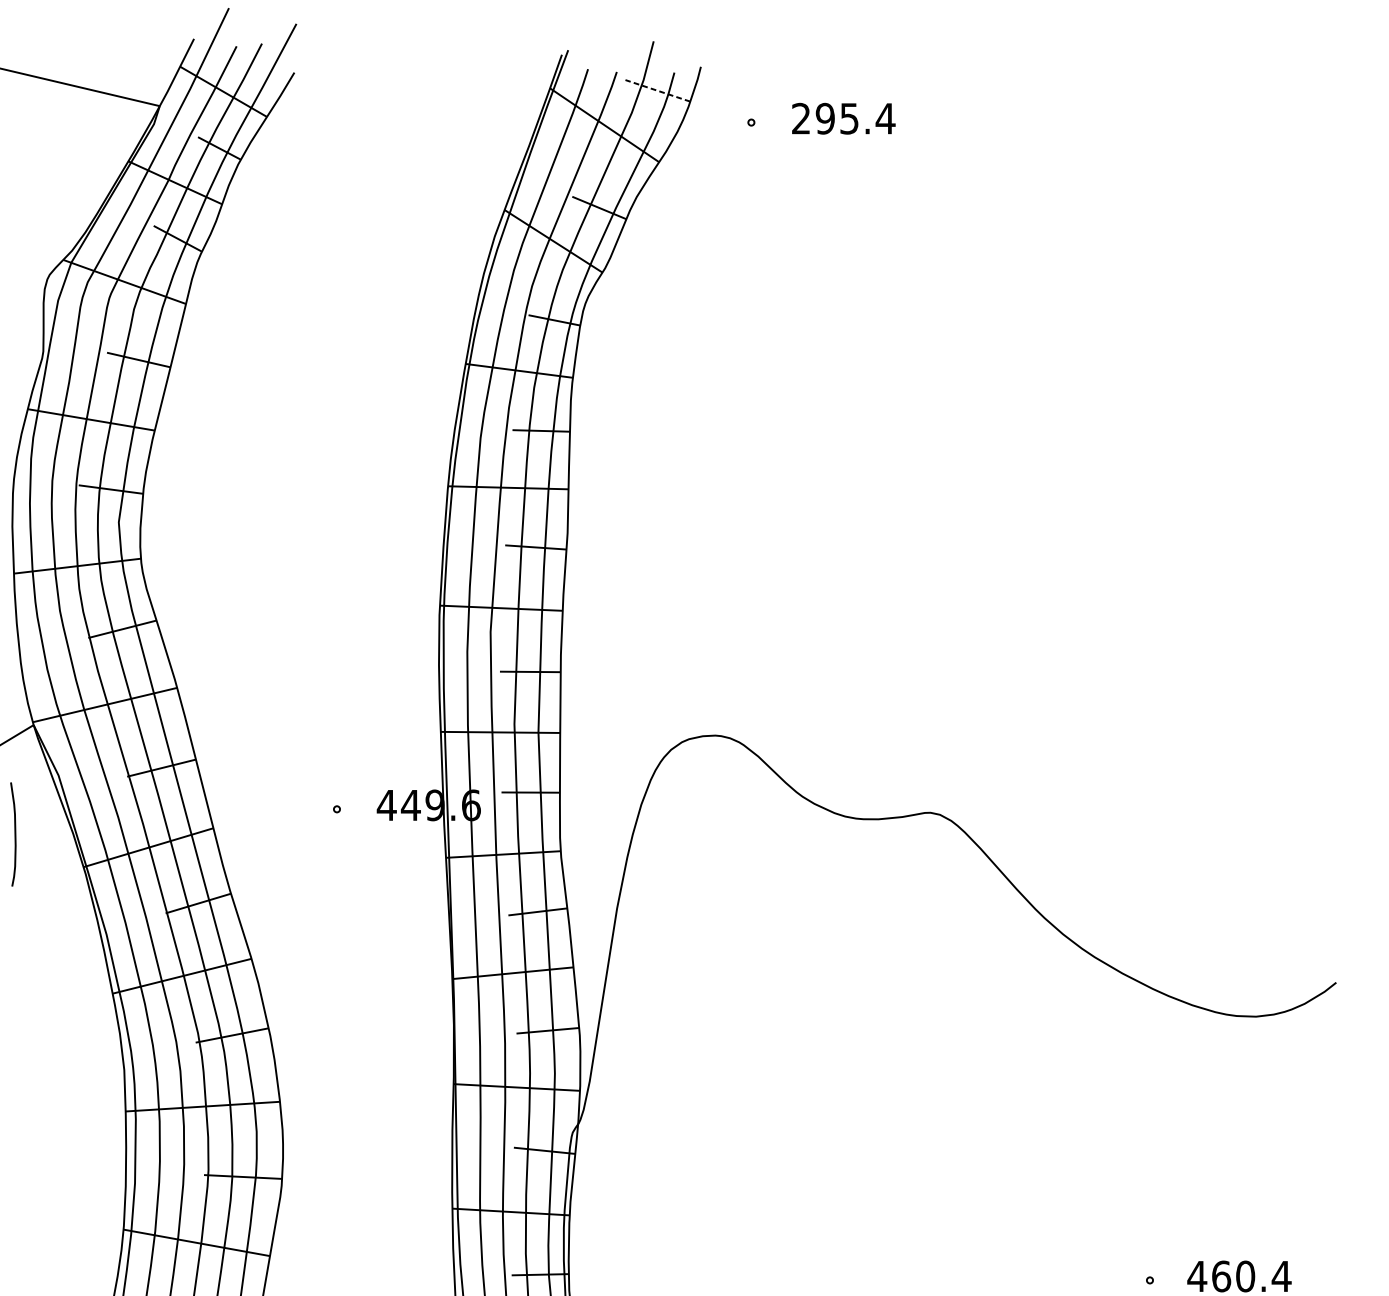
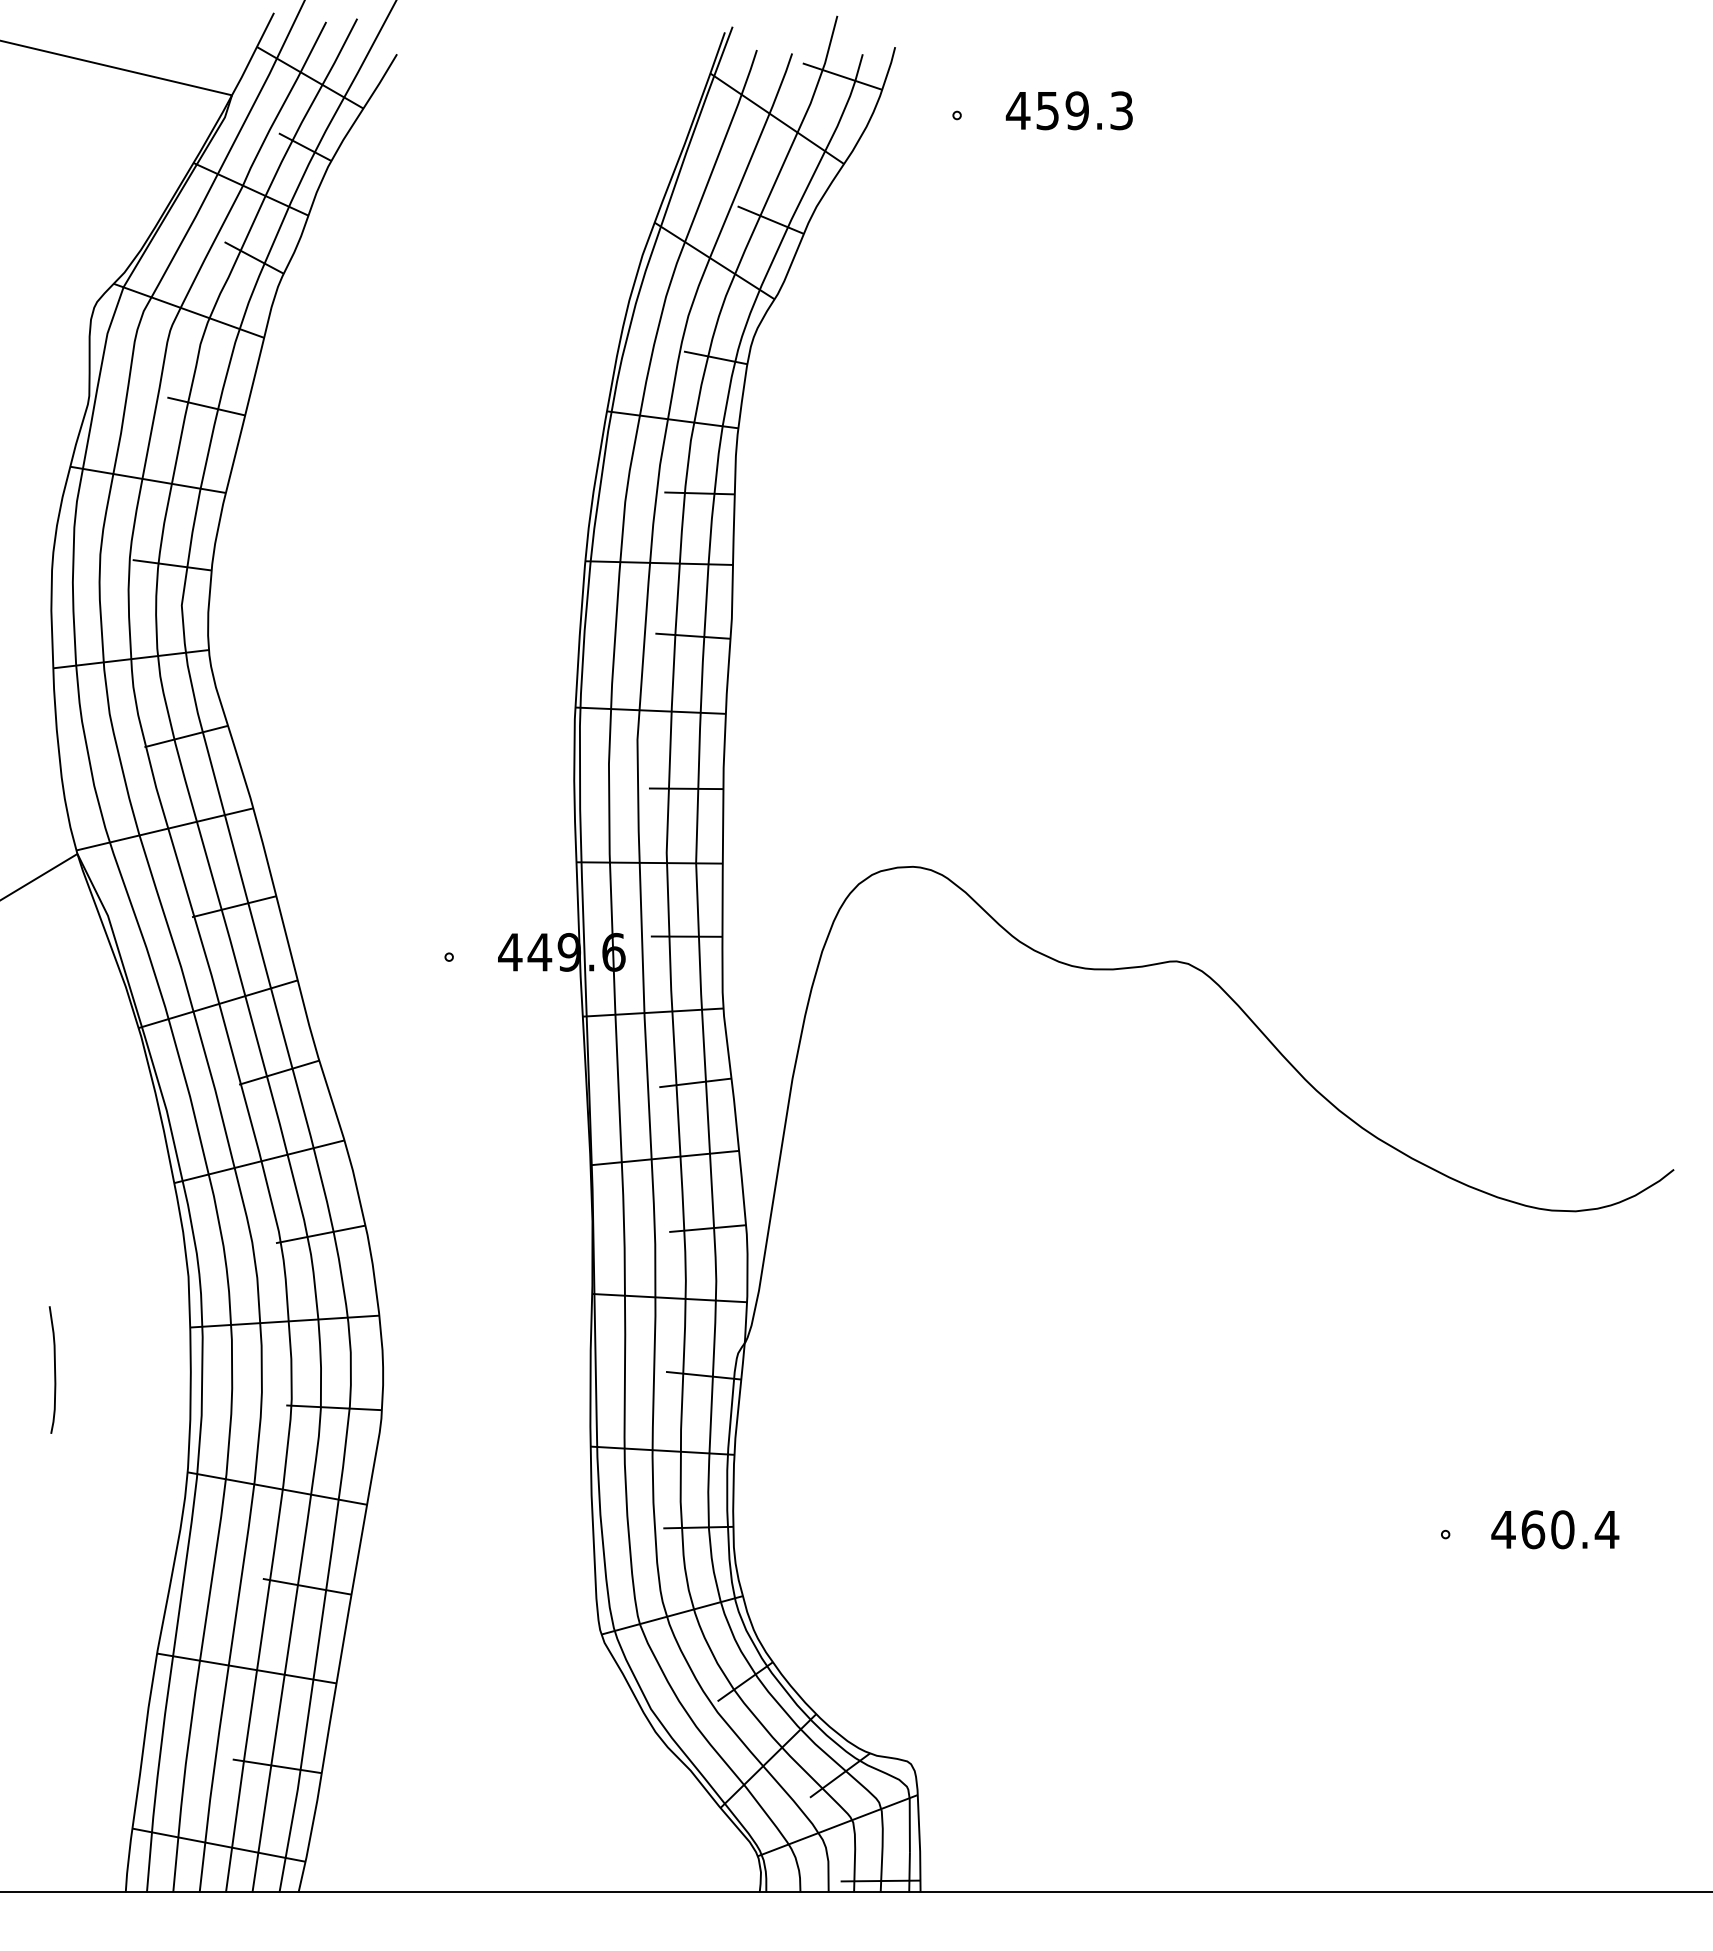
line: (657, 90) -> (842, 76), dashed -> solid
text: (843, 118) -> (1069, 110), 295.4 -> 459.3
curve: (14, 834) -> (54, 1369), moved

